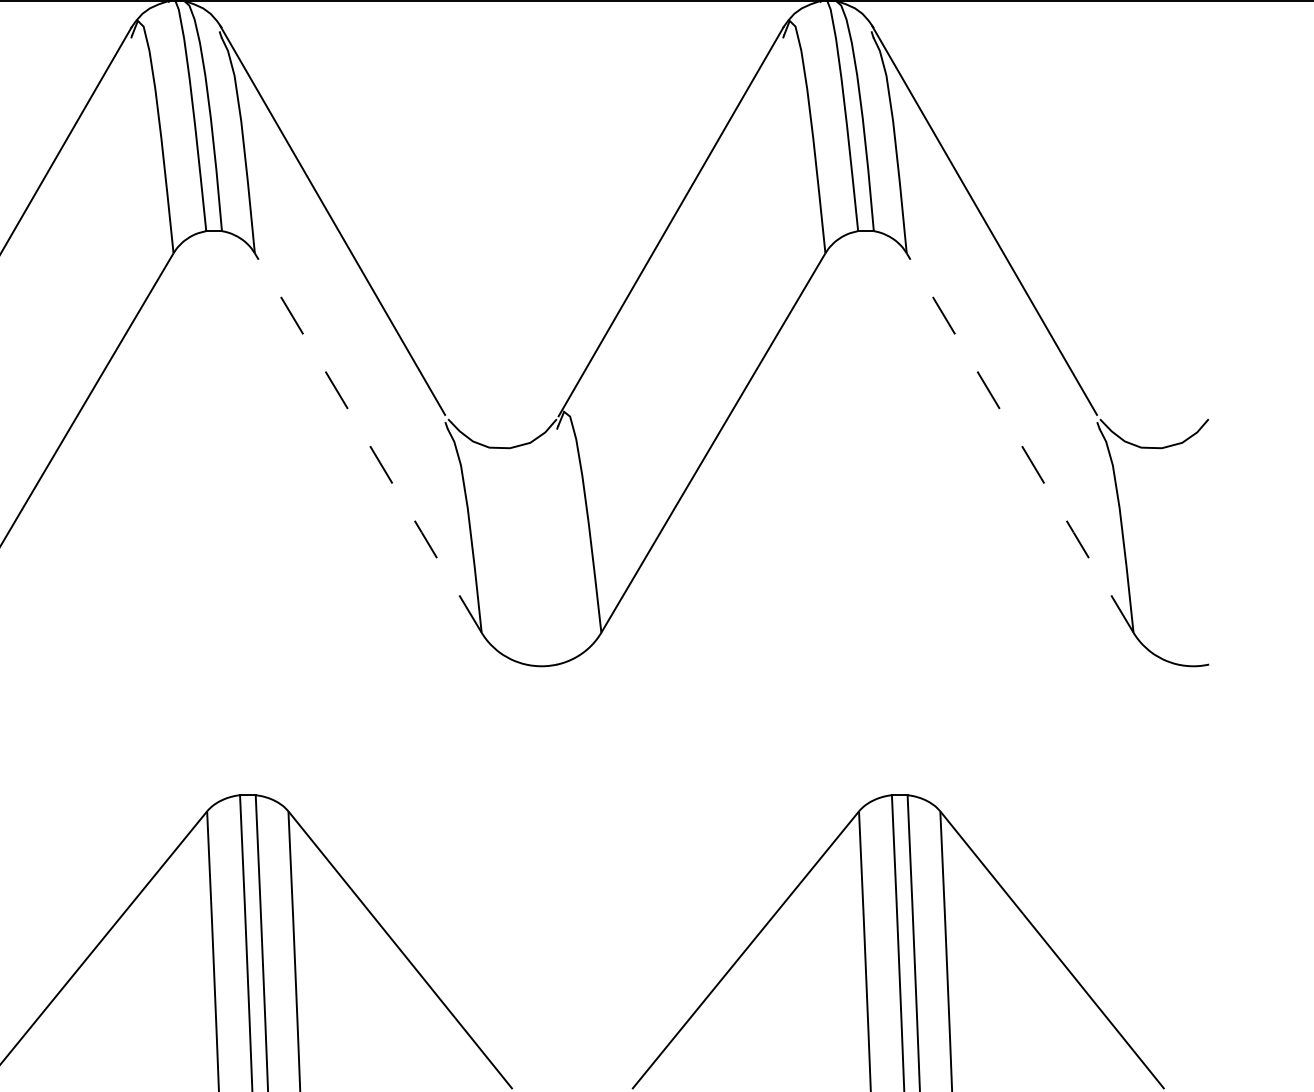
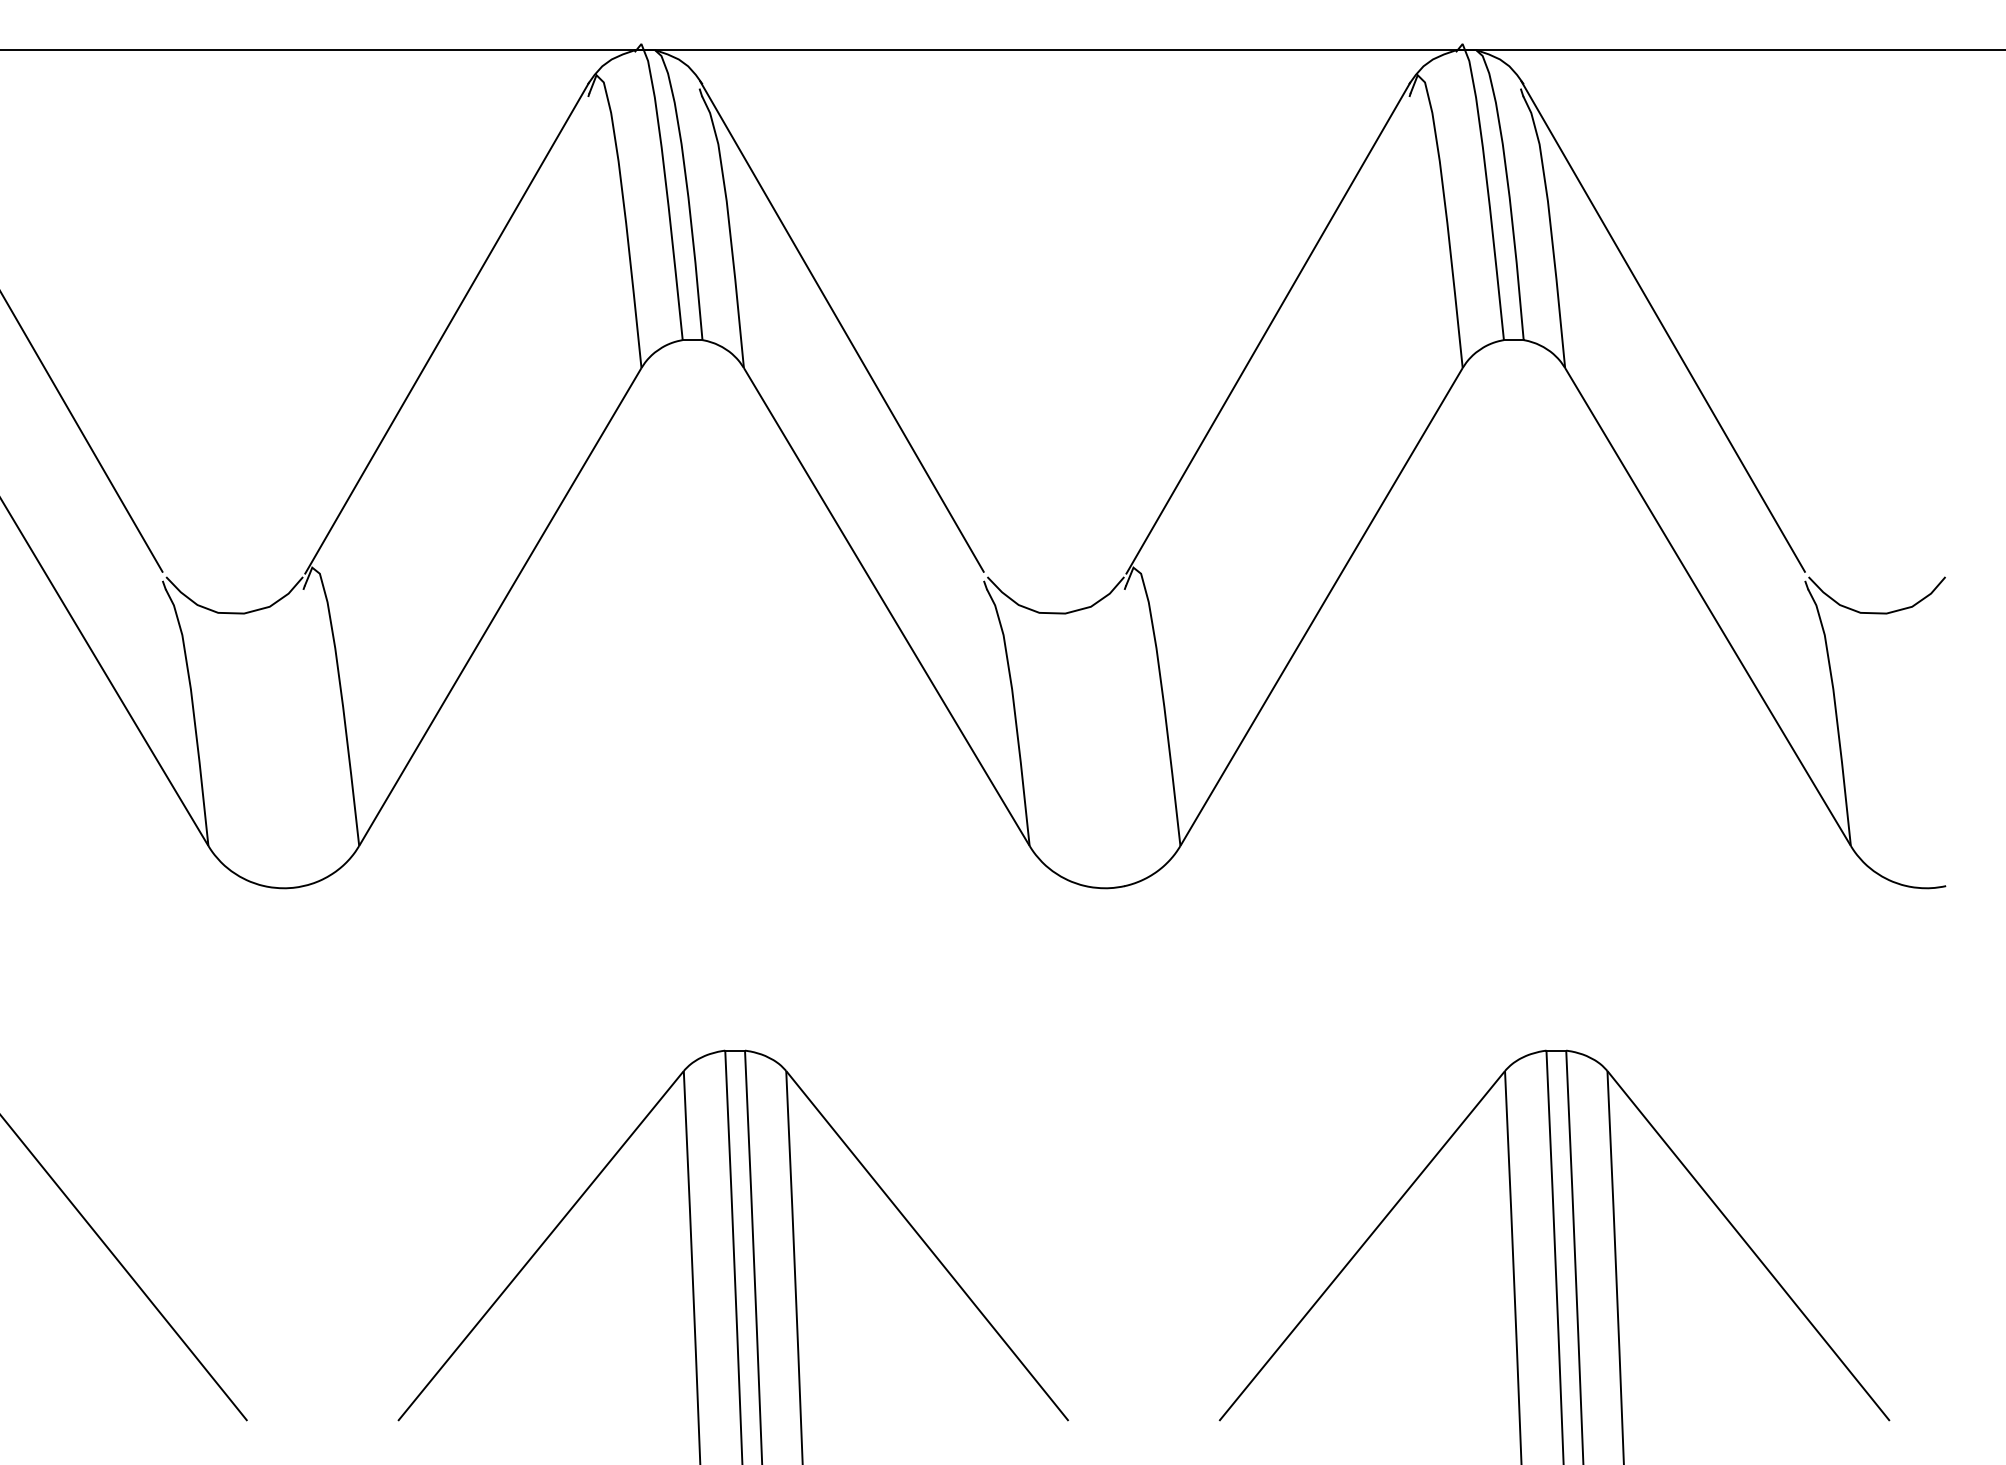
line: (368, 443) -> (886, 607), dashed -> solid
line: (1020, 443) -> (1708, 607), dashed -> solid

